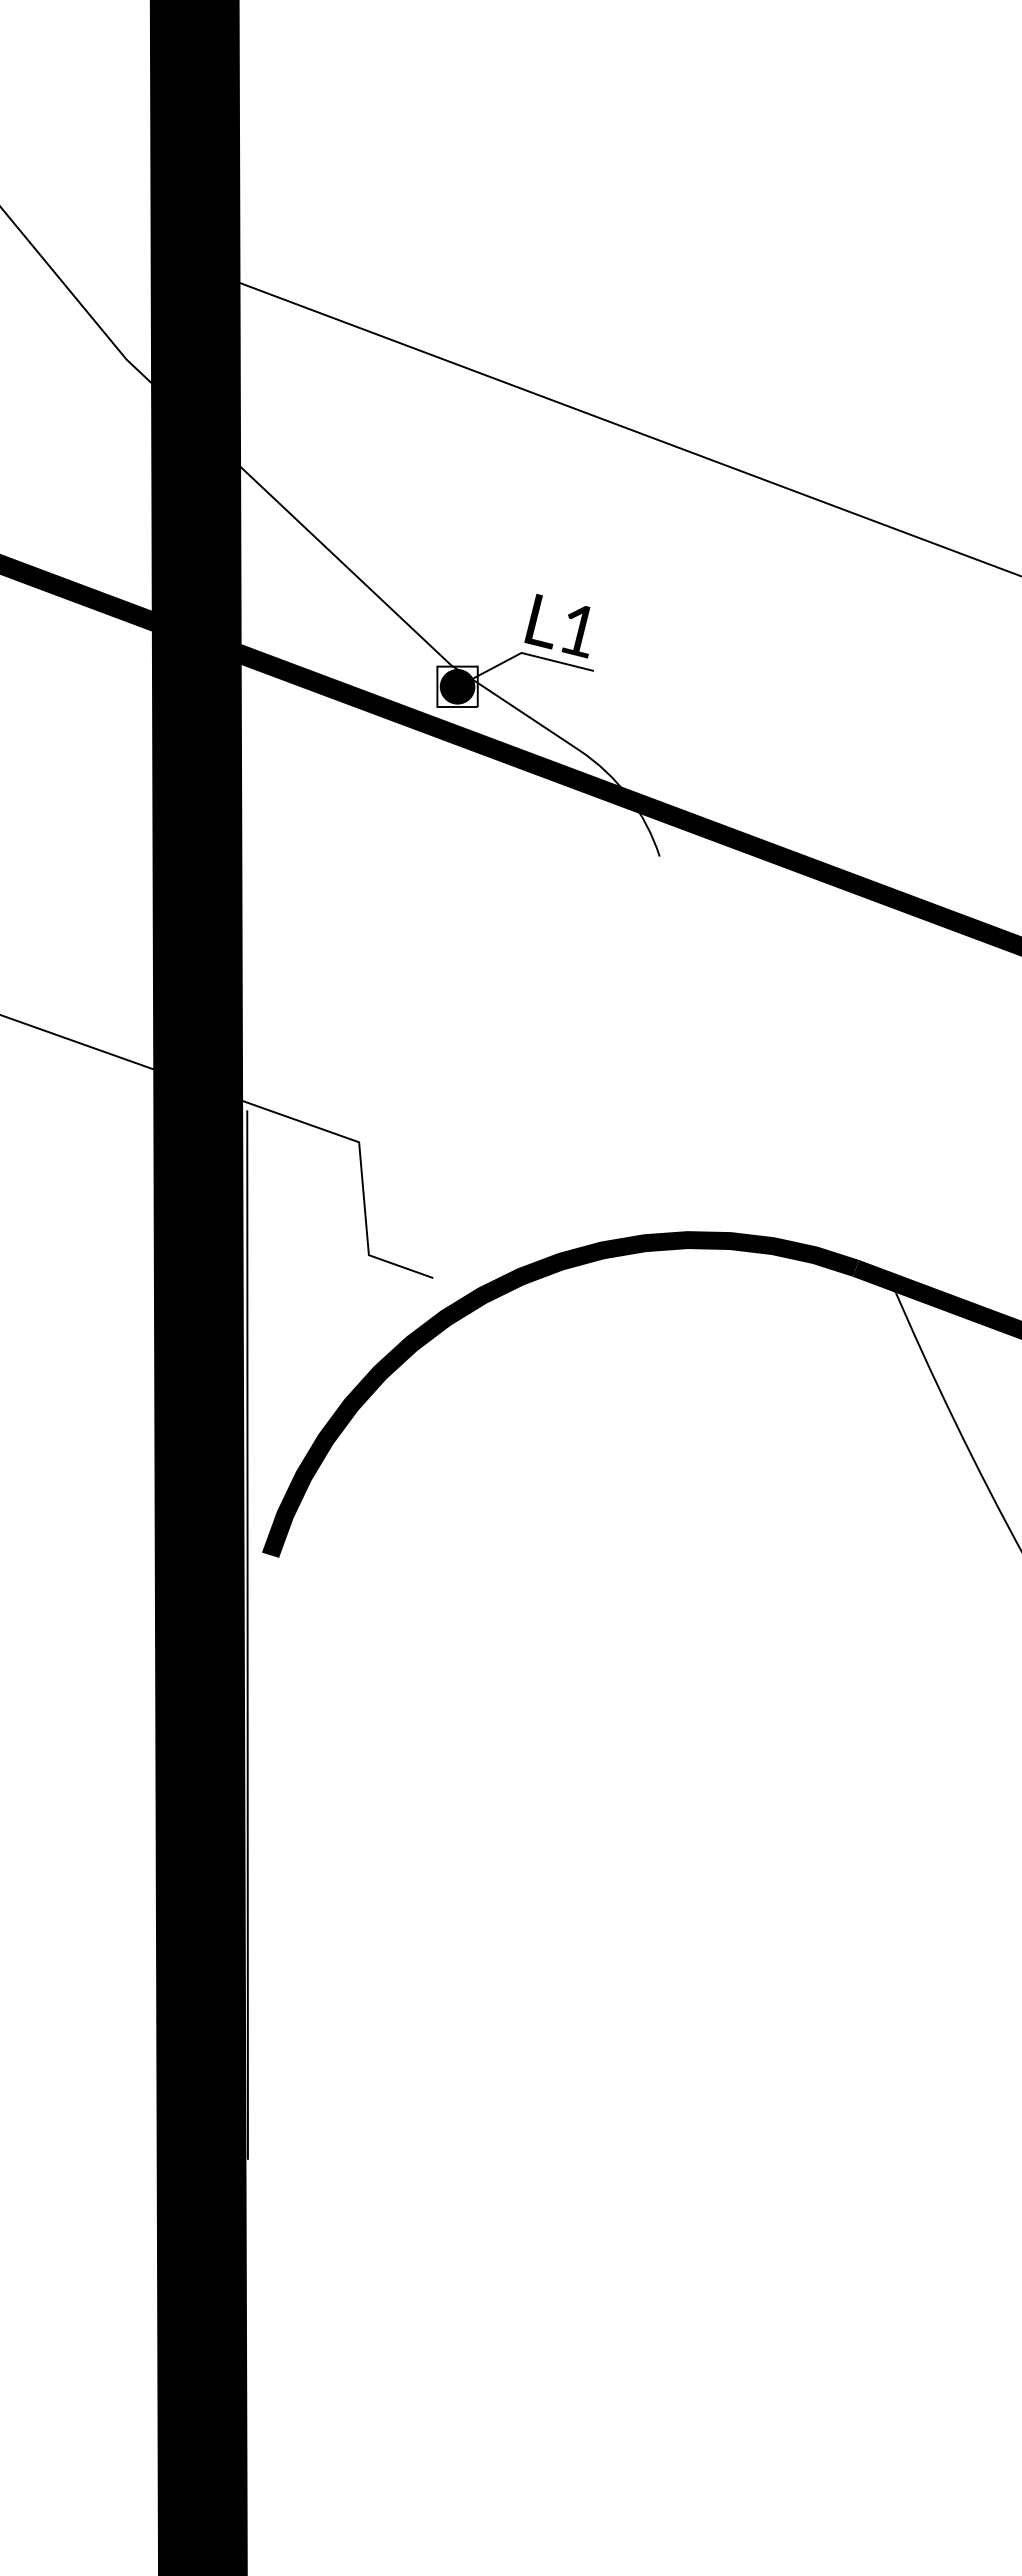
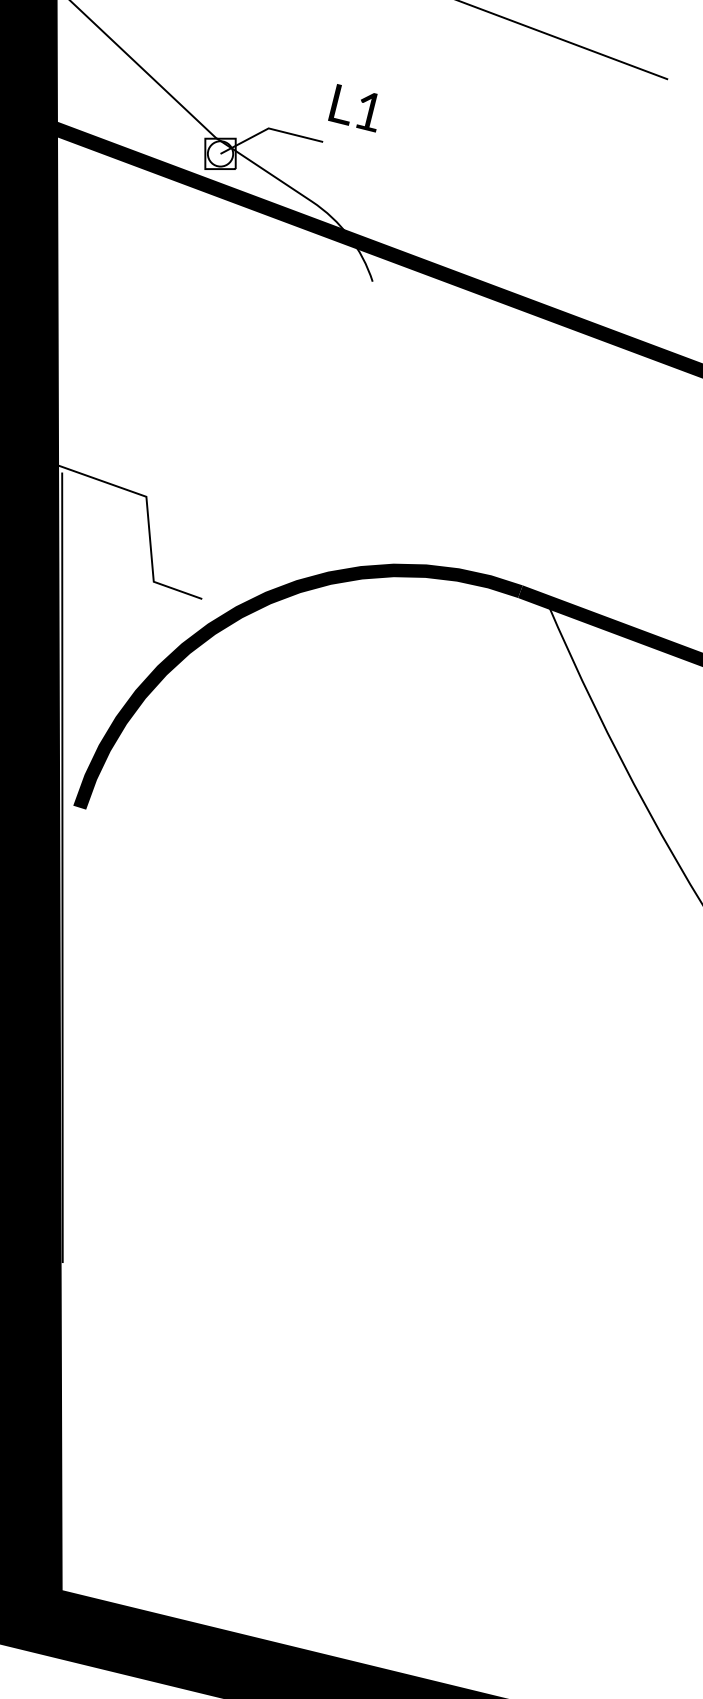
text: (557, 626) -> (352, 108), moved
fill: (457, 686) -> (220, 153), removed

